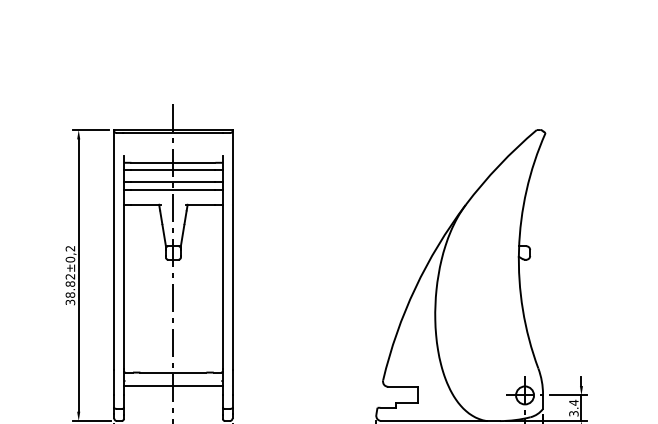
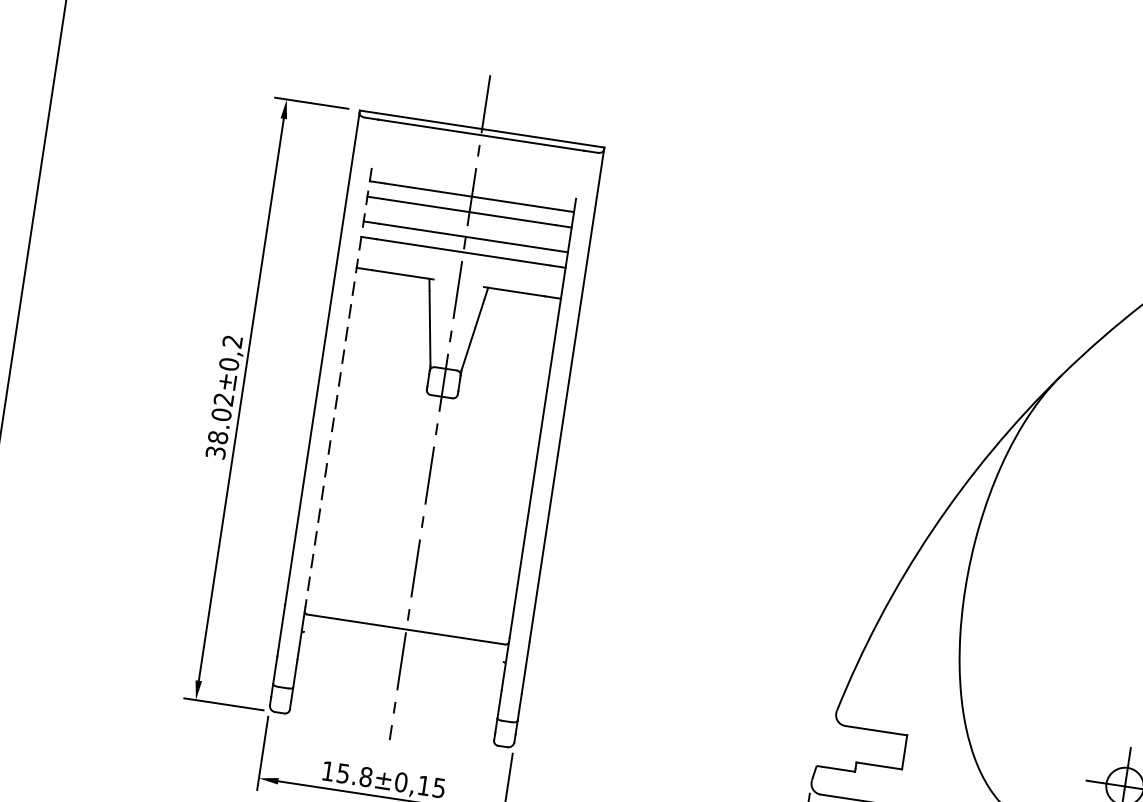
line: (123, 263) -> (337, 388), solid -> dashed
text: (70, 283) -> (221, 413), 38.82±0,2 -> 38.02±0,2
line: (172, 386) -> (400, 658), removed

